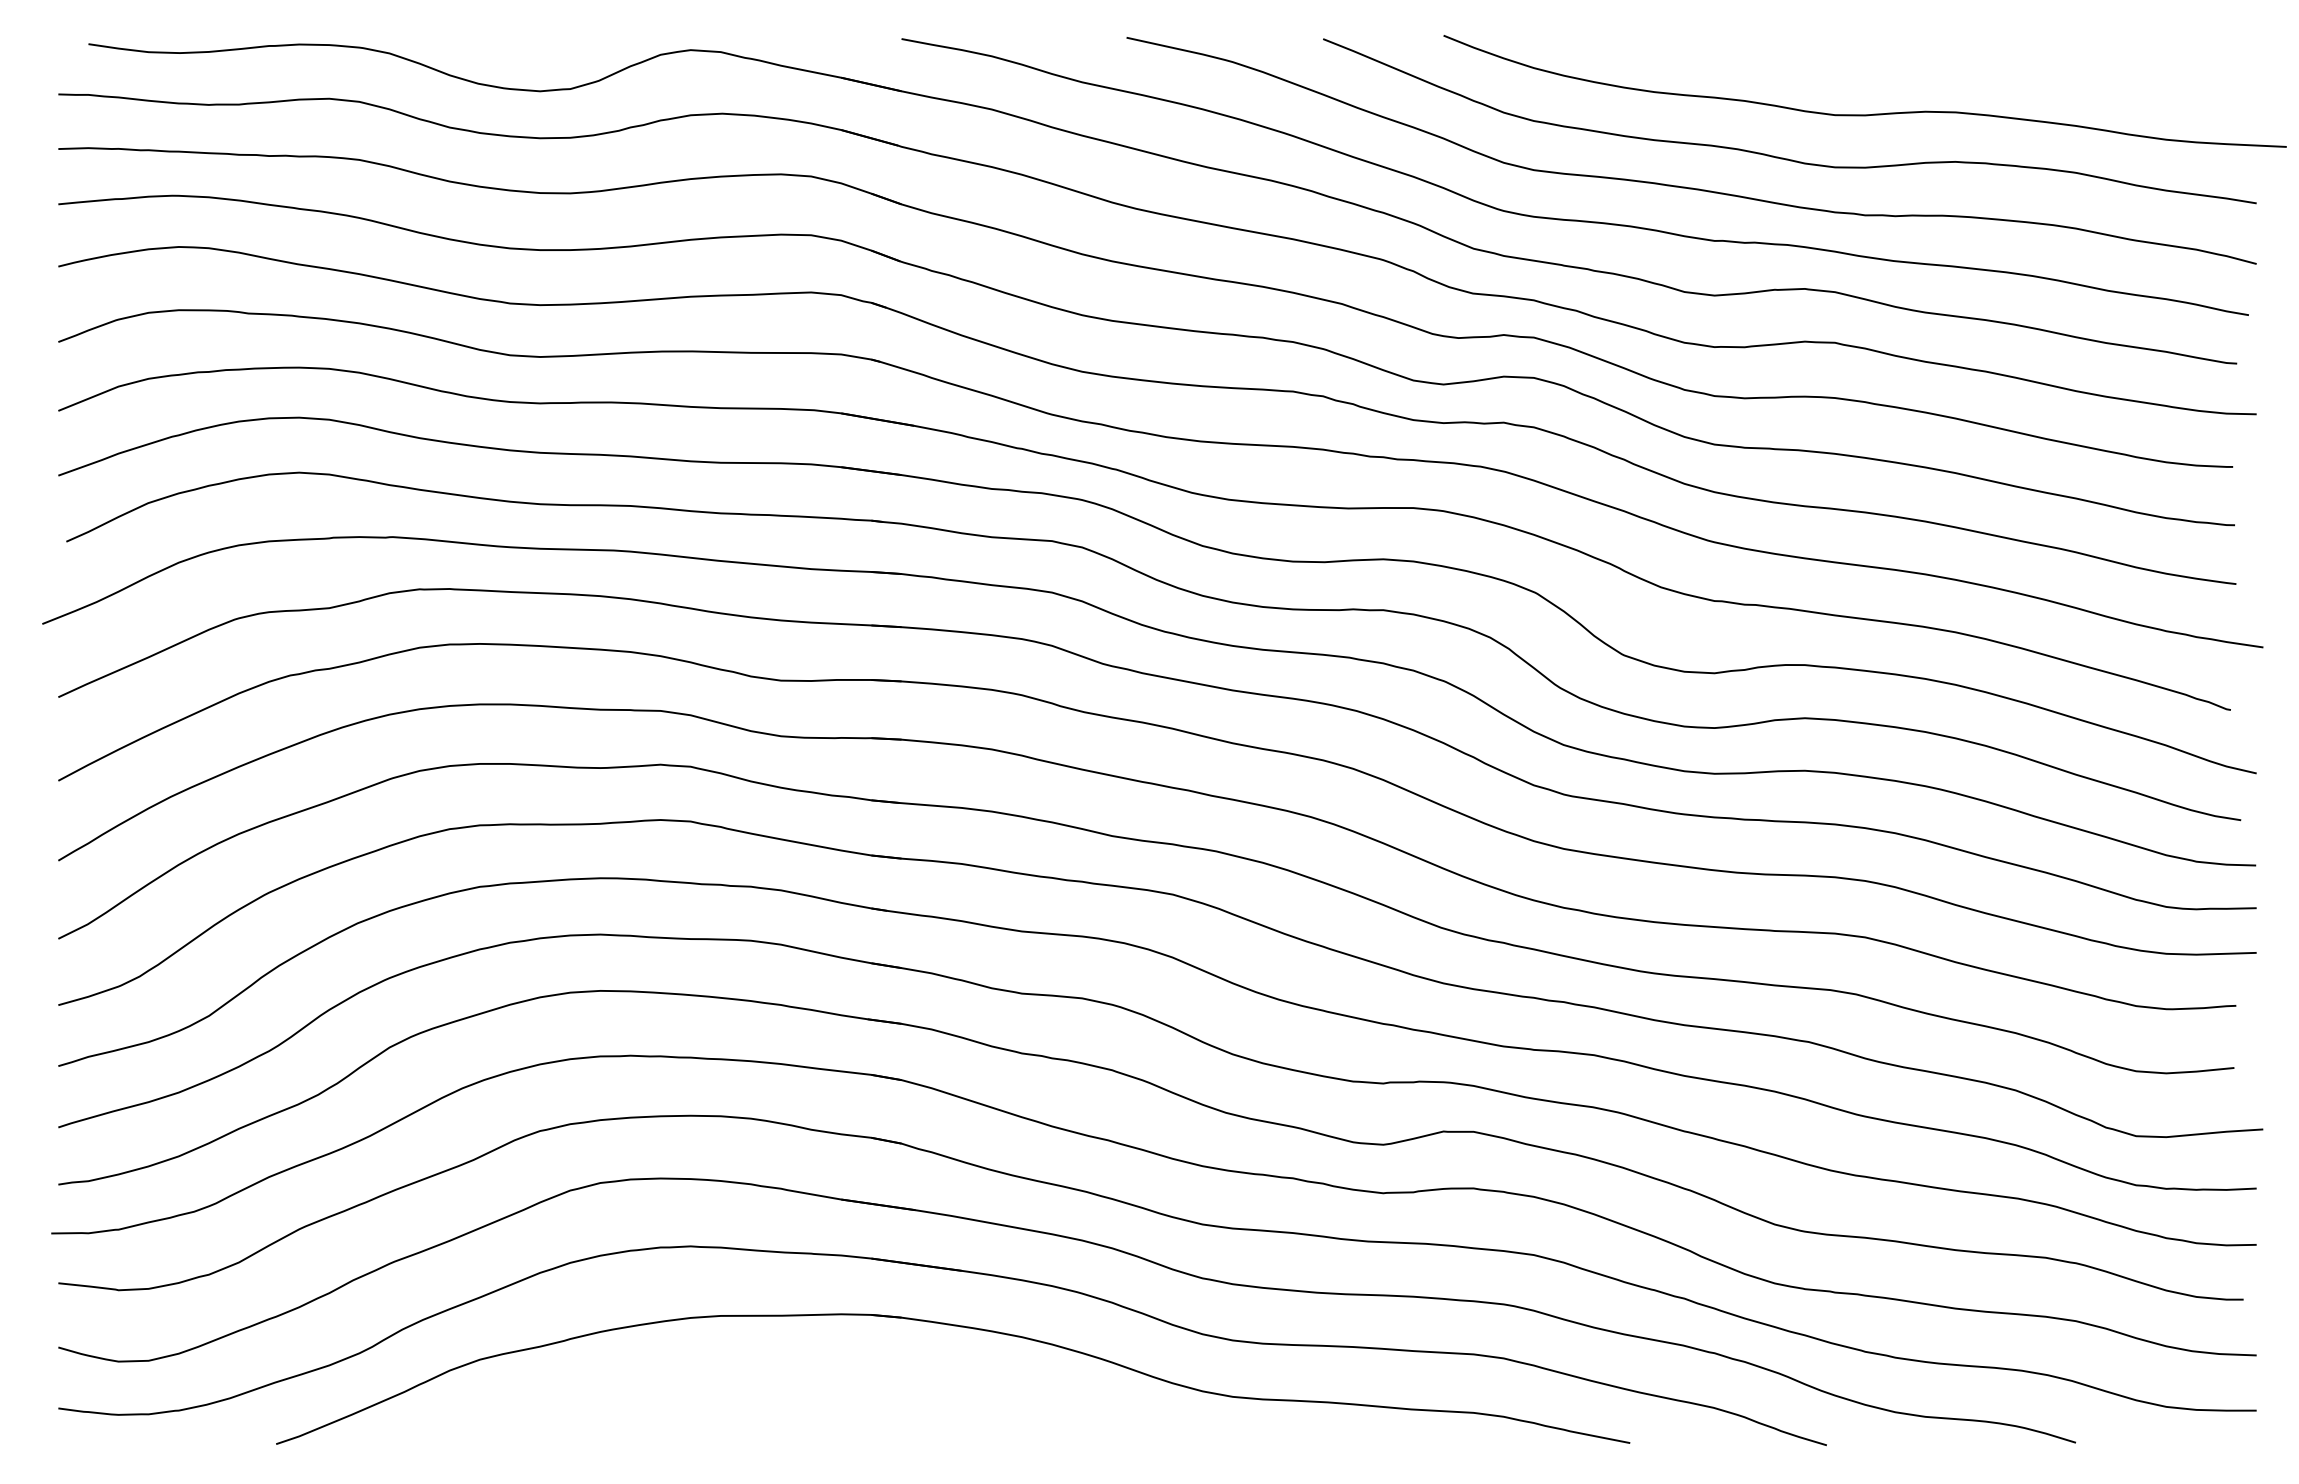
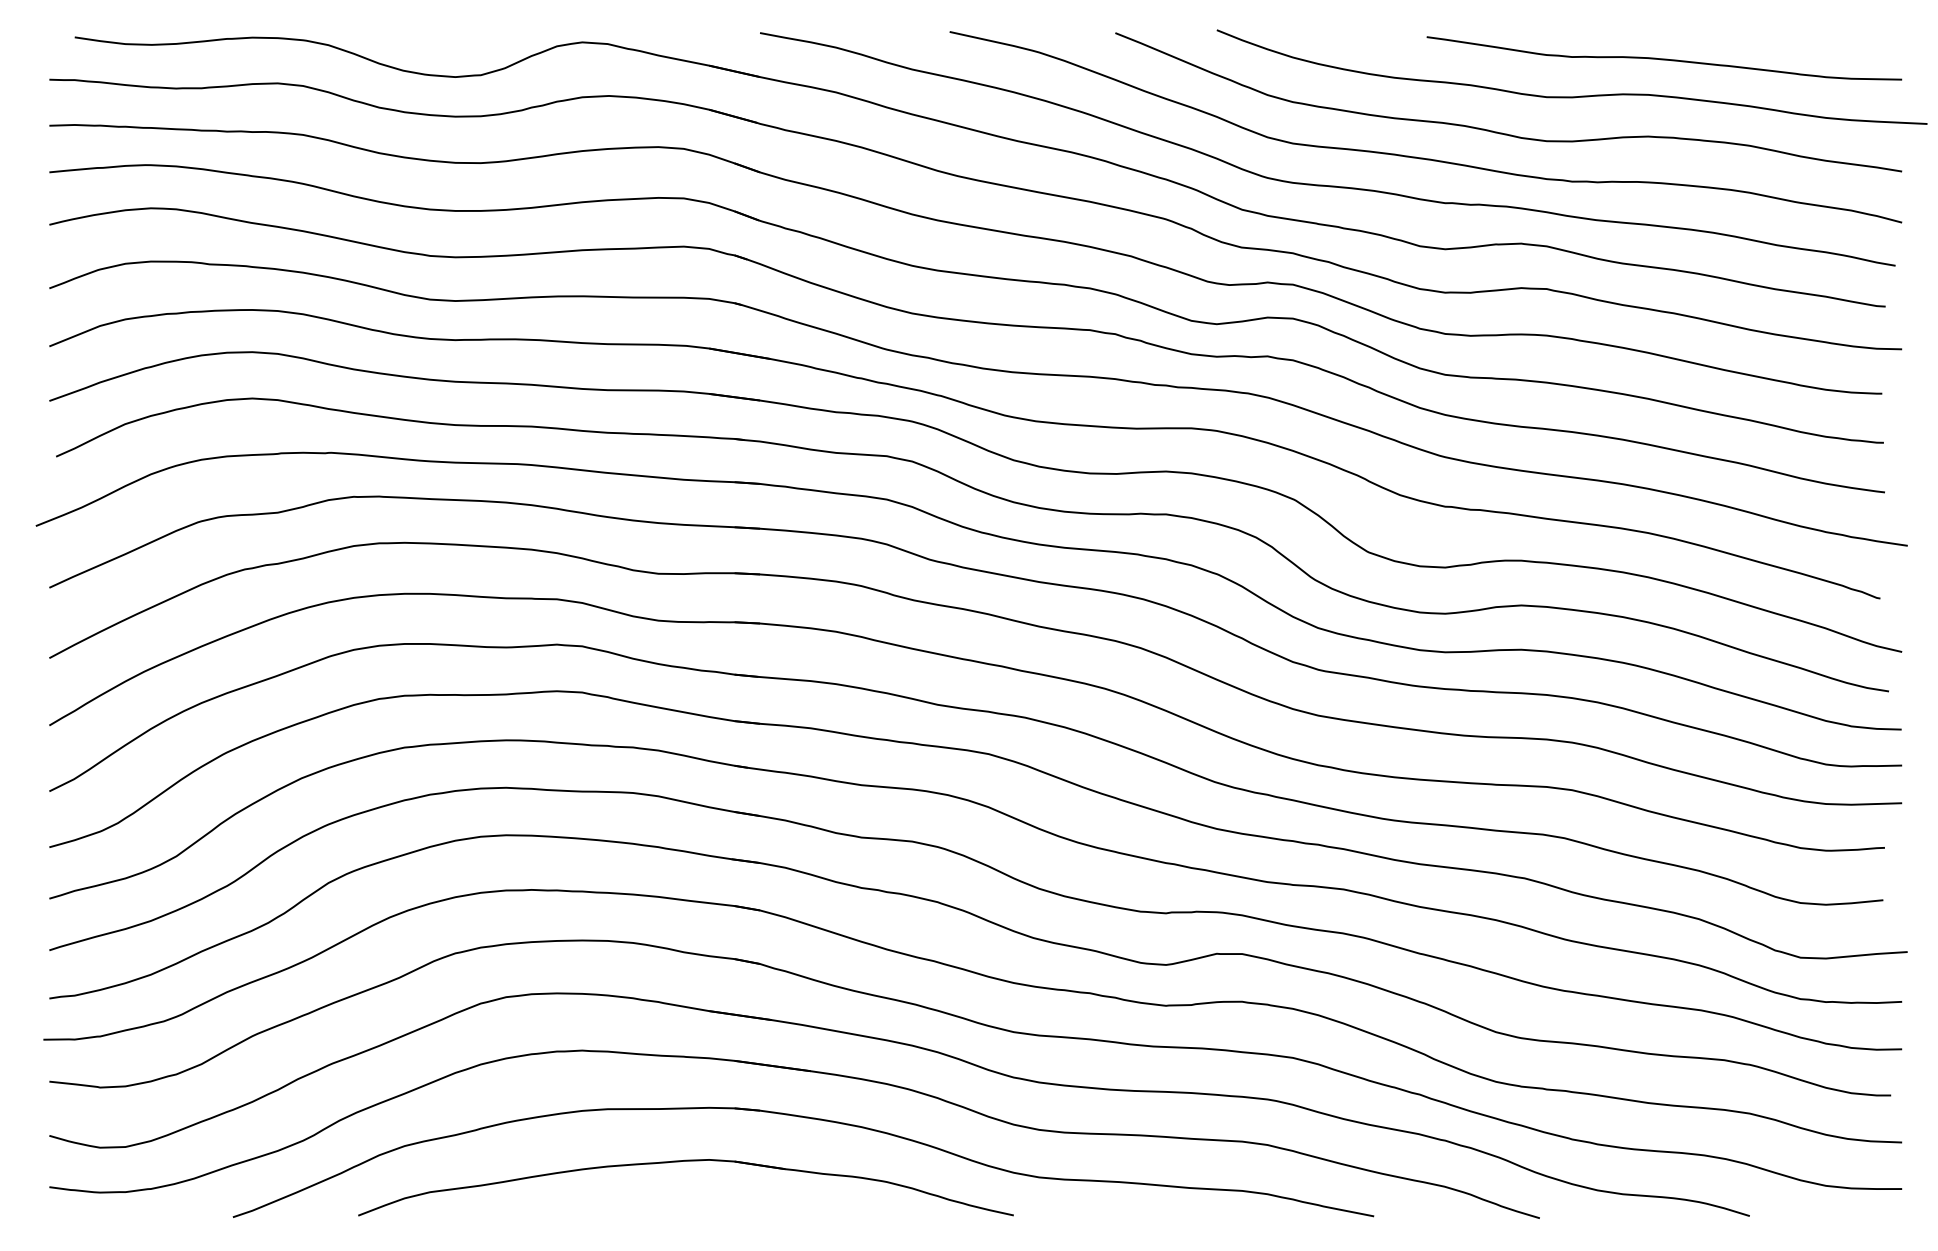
curve: (1974, 69) -> (1664, 58), added
part: (812, 1378) -> (684, 1161), added

